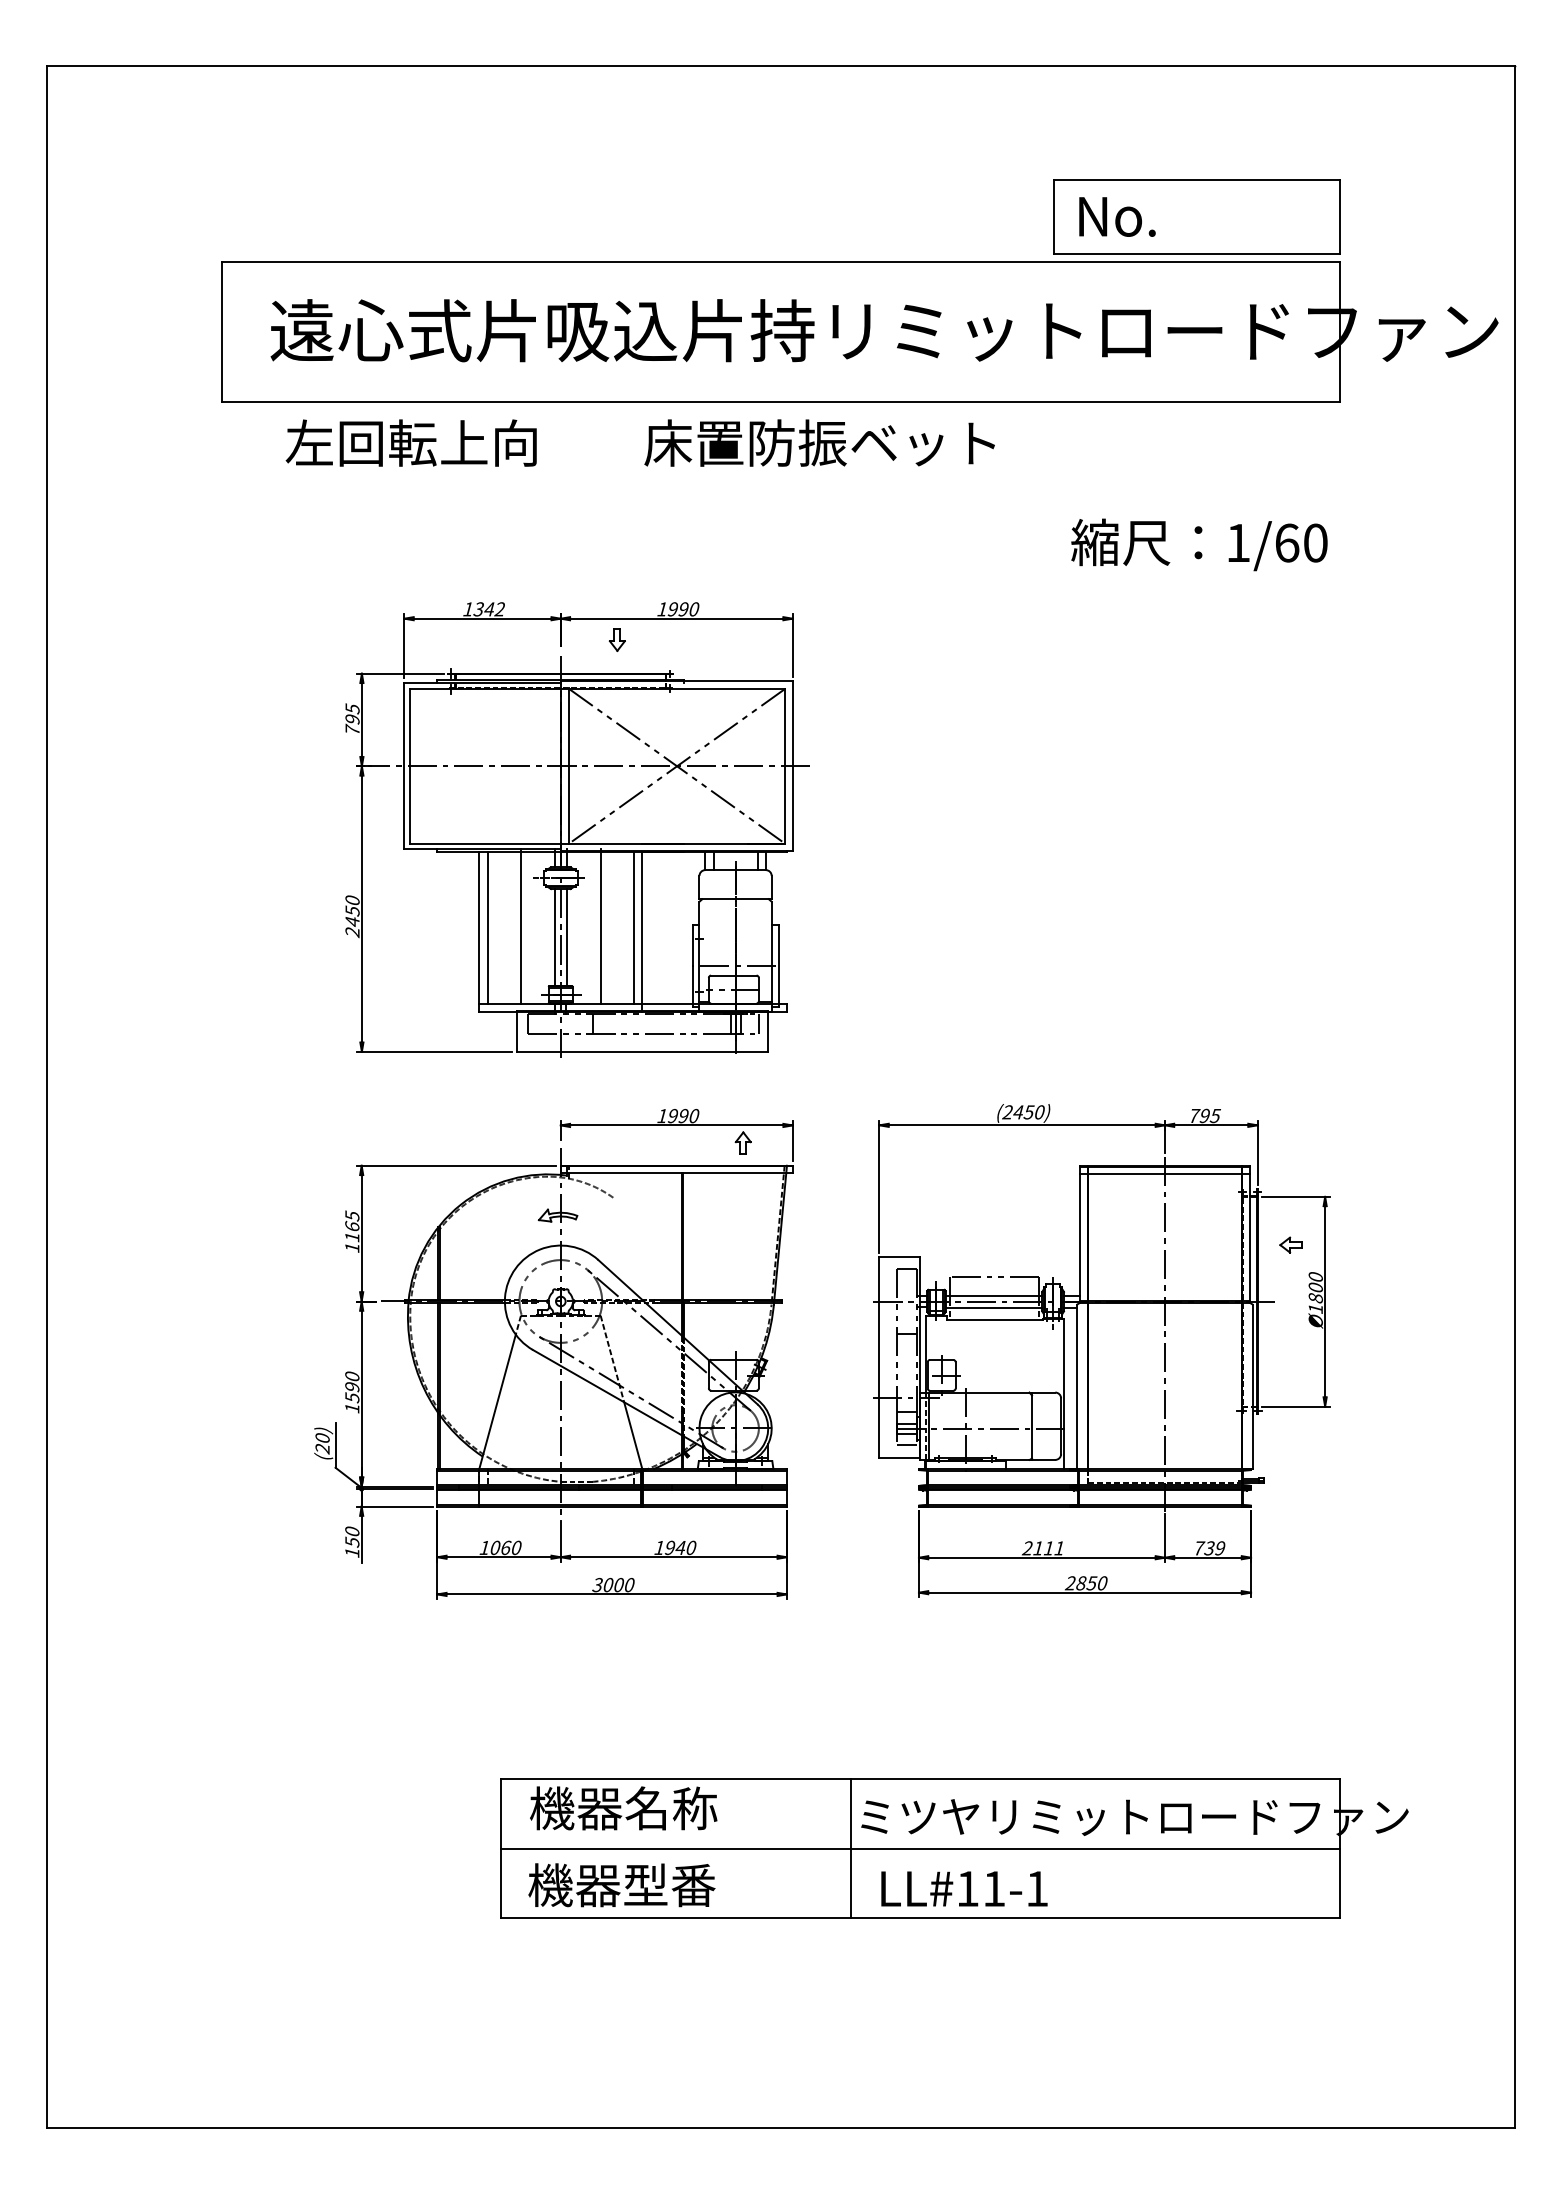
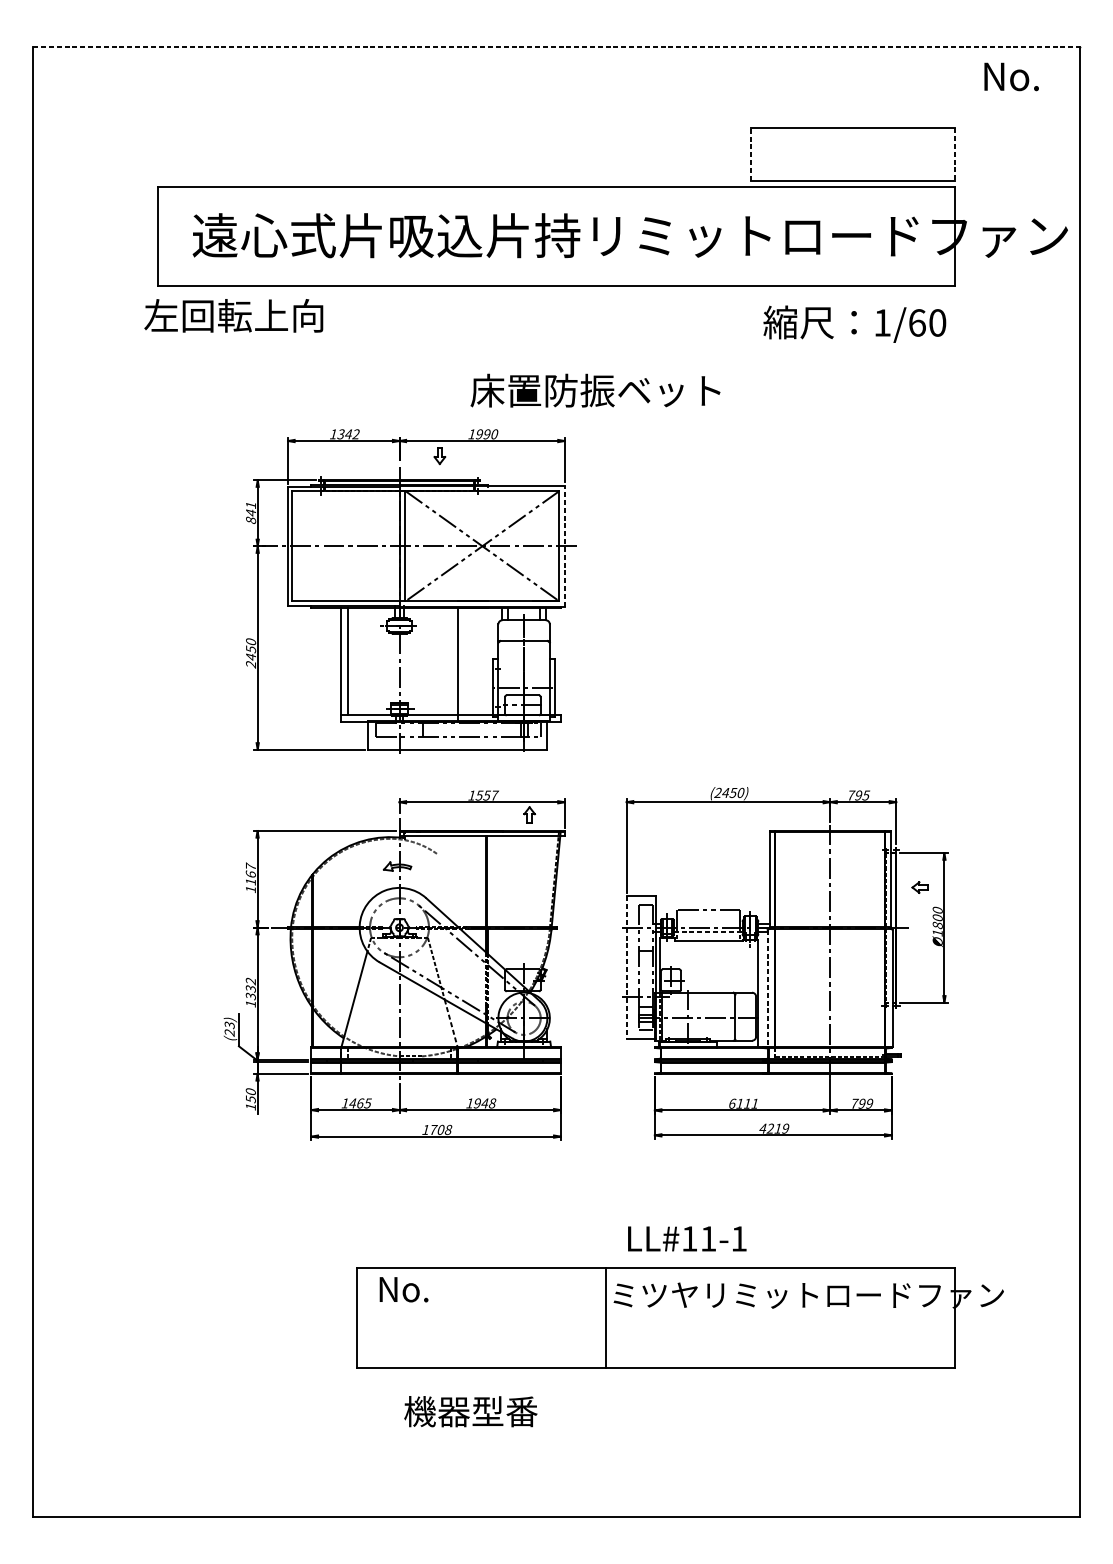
line: (781, 65) -> (556, 46), solid -> dashed
line: (1054, 216) -> (751, 154), solid -> dashed
text: (1117, 216) -> (1011, 76), moved
line: (1340, 216) -> (955, 154), solid -> dashed
text: (410, 442) -> (233, 315), moved
text: (819, 442) -> (595, 390), moved
text: (1199, 544) -> (854, 323), moved
text: (352, 719) -> (251, 512), 795 -> 841
line: (792, 766) -> (564, 546), solid -> dashed
line: (520, 926) -> (370, 660), removed
line: (600, 926) -> (427, 660), removed
line: (633, 927) -> (451, 661), removed
line: (554, 937) -> (395, 668), removed
line: (566, 937) -> (403, 668), removed
text: (683, 1115) -> (486, 795), 1990 -> 1557
line: (1164, 1173) -> (829, 836), removed
text: (352, 1215) -> (251, 866), 1165 -> 1167
line: (993, 1295) -> (707, 923), removed
line: (994, 1307) -> (708, 932), solid -> dashed
line: (879, 1358) -> (626, 968), solid -> dashed
text: (352, 1385) -> (251, 987), 1590 -> 1332
line: (1077, 1387) -> (767, 989), solid -> dashed
line: (633, 1435) -> (451, 1023), solid -> dashed
text: (322, 1438) -> (229, 1025), (20) -> (23)
text: (506, 1547) -> (360, 1103), 1060 -> 1465
text: (691, 1547) -> (492, 1103), 1940 -> 1948
text: (1027, 1548) -> (732, 1103), 2111 -> 6111
text: (1209, 1548) -> (861, 1103), 739 -> 799
text: (1086, 1583) -> (774, 1128), 2850 -> 4219
text: (613, 1584) -> (437, 1129), 3000 -> 1708
text: (623, 1808) -> (444, 1289), 機器名称 -> No.
line: (920, 1848) -> (655, 1317), removed
text: (621, 1885) -> (470, 1411), moved
text: (964, 1888) -> (687, 1238), moved

